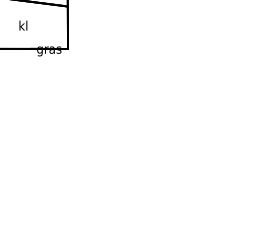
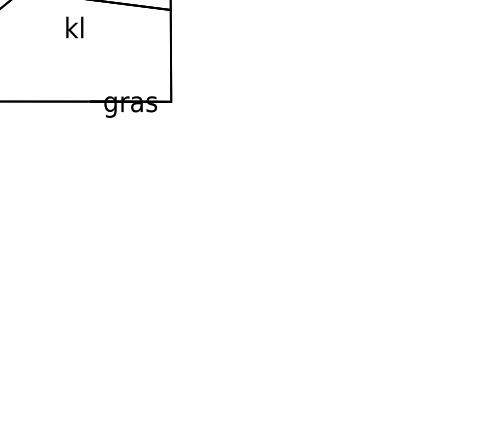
text: (23, 25) -> (75, 27), moved

